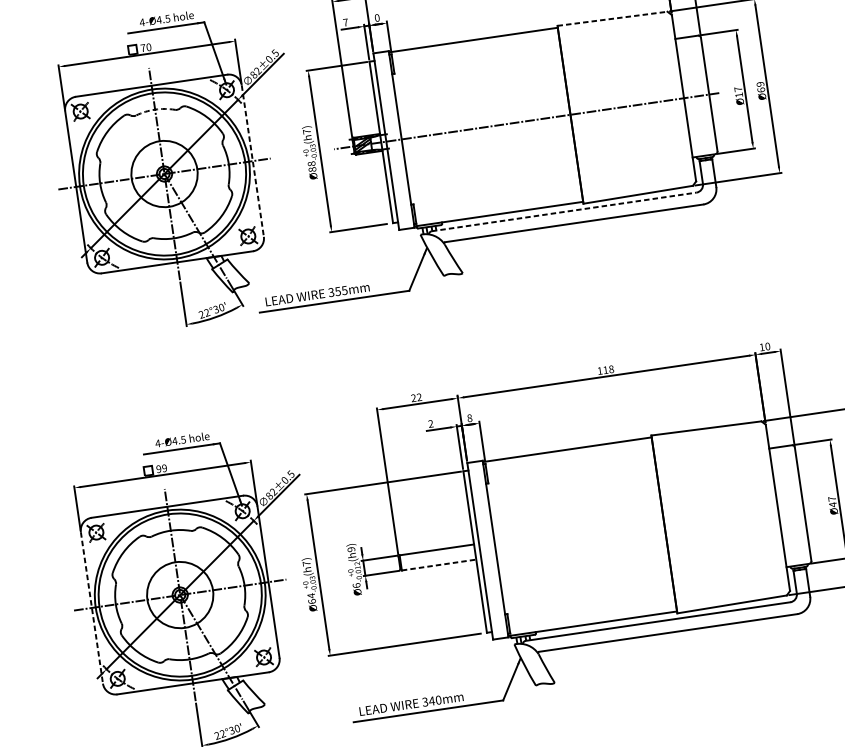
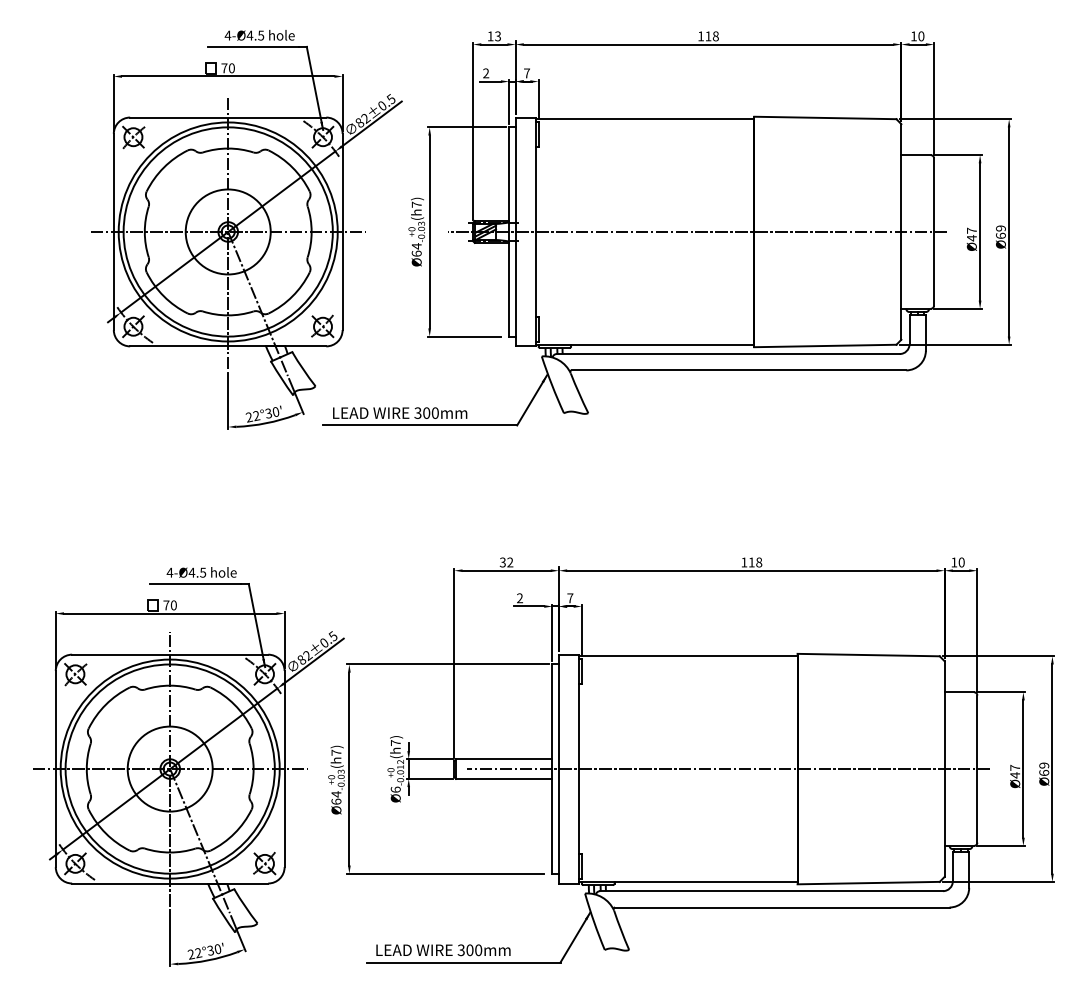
text: (377, 18) -> (527, 73), 0 -> 7
line: (612, 18) -> (825, 117), dashed -> solid
text: (346, 22) -> (486, 73), 7 -> 2
text: (738, 95) -> (971, 238), Ø17 -> Ø47
arc: (155, 109) -> (228, 148), dashed -> solid
line: (252, 161) -> (342, 232), dashed -> solid
text: (311, 166) -> (416, 249), Ø88 -> Ø64
line: (564, 212) -> (728, 354), dashed -> solid
text: (340, 290) -> (430, 412), 355mm -> 300mm
text: (413, 398) -> (502, 563), 22 -> 32
text: (469, 418) -> (570, 598), 8 -> 7
text: (161, 468) -> (169, 605), 99 -> 70
line: (611, 532) -> (728, 769), added
text: (351, 549) -> (395, 743), (h9) -> (h7)
line: (439, 564) -> (504, 778), dashed -> solid
line: (91, 608) -> (55, 769), dashed -> solid
text: (431, 701) -> (469, 950), 340mm -> 300mm

